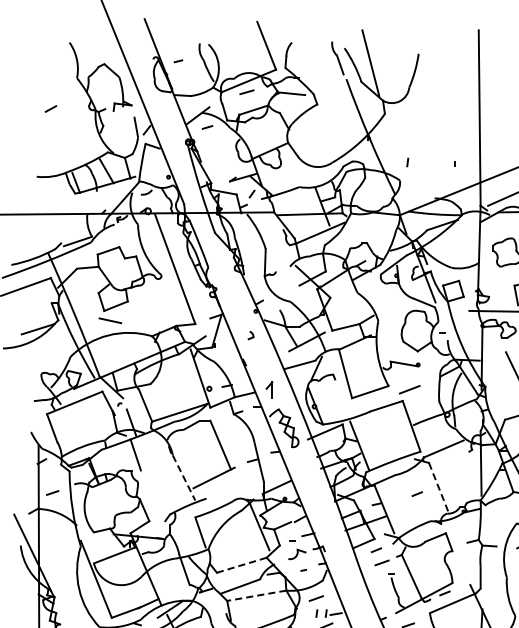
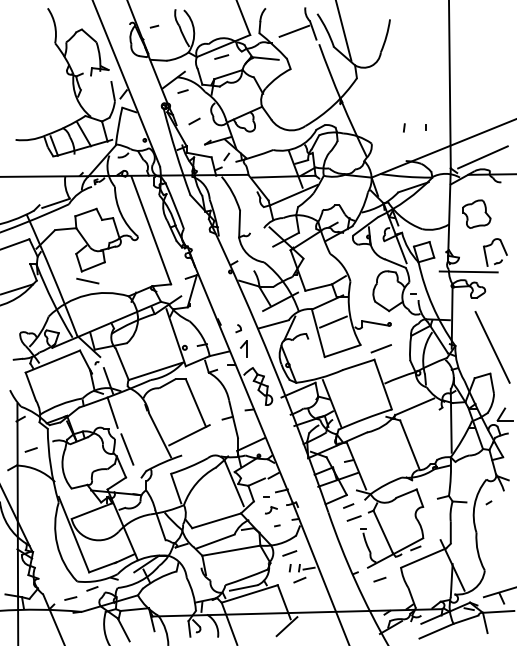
line: (321, 65) -> (294, 30), added
line: (50, 109) -> (194, 121), moved
line: (407, 162) -> (404, 127), moved
part: (250, 335) -> (238, 328), moved
line: (361, 361) -> (333, 321), added
line: (184, 478) -> (160, 435), dashed -> solid
line: (439, 488) -> (410, 445), dashed -> solid
line: (150, 492) -> (127, 449), added
line: (417, 493) -> (388, 450), removed
part: (297, 554) -> (271, 510), size x0.71
line: (241, 564) -> (216, 520), dashed -> solid
line: (255, 595) -> (230, 550), dashed -> solid

